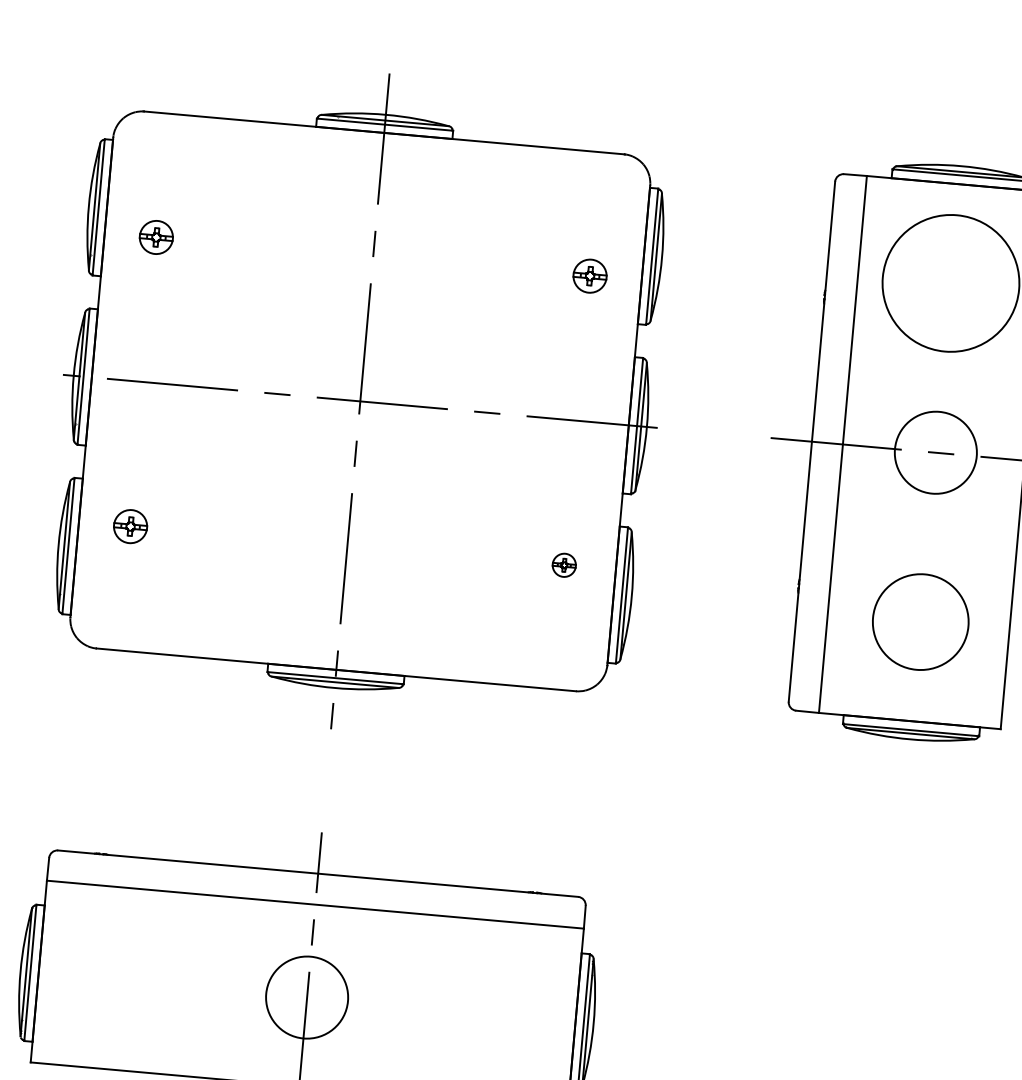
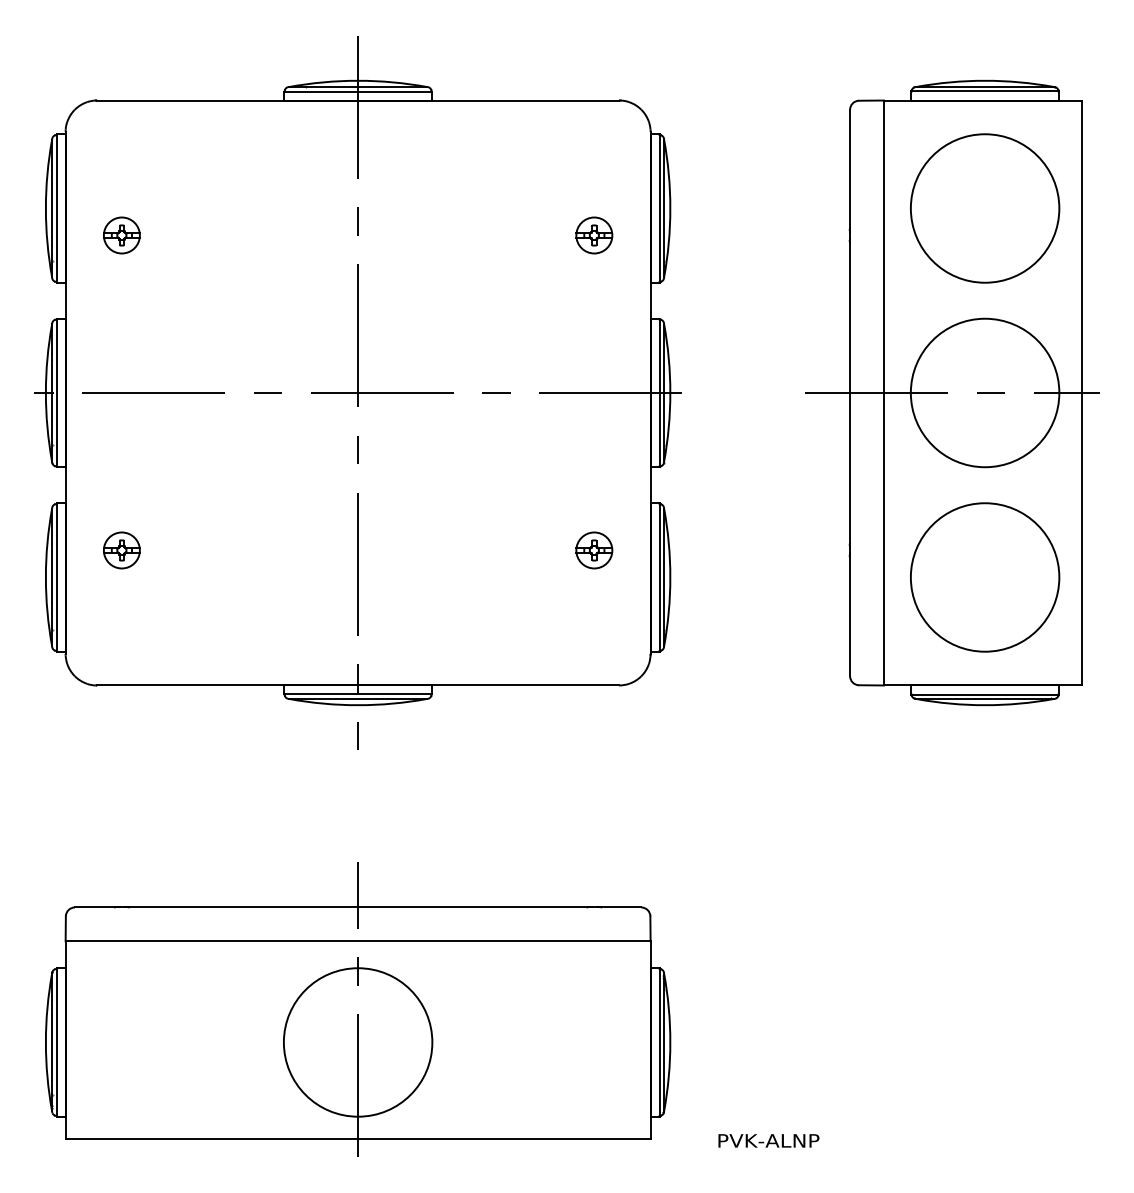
circle: (935, 452) -> (984, 392), size x1.67
part: (564, 565) -> (594, 550), size x1.43
circle: (920, 622) -> (984, 577), size x1.43
circle: (306, 997) -> (357, 1042), size x1.67

